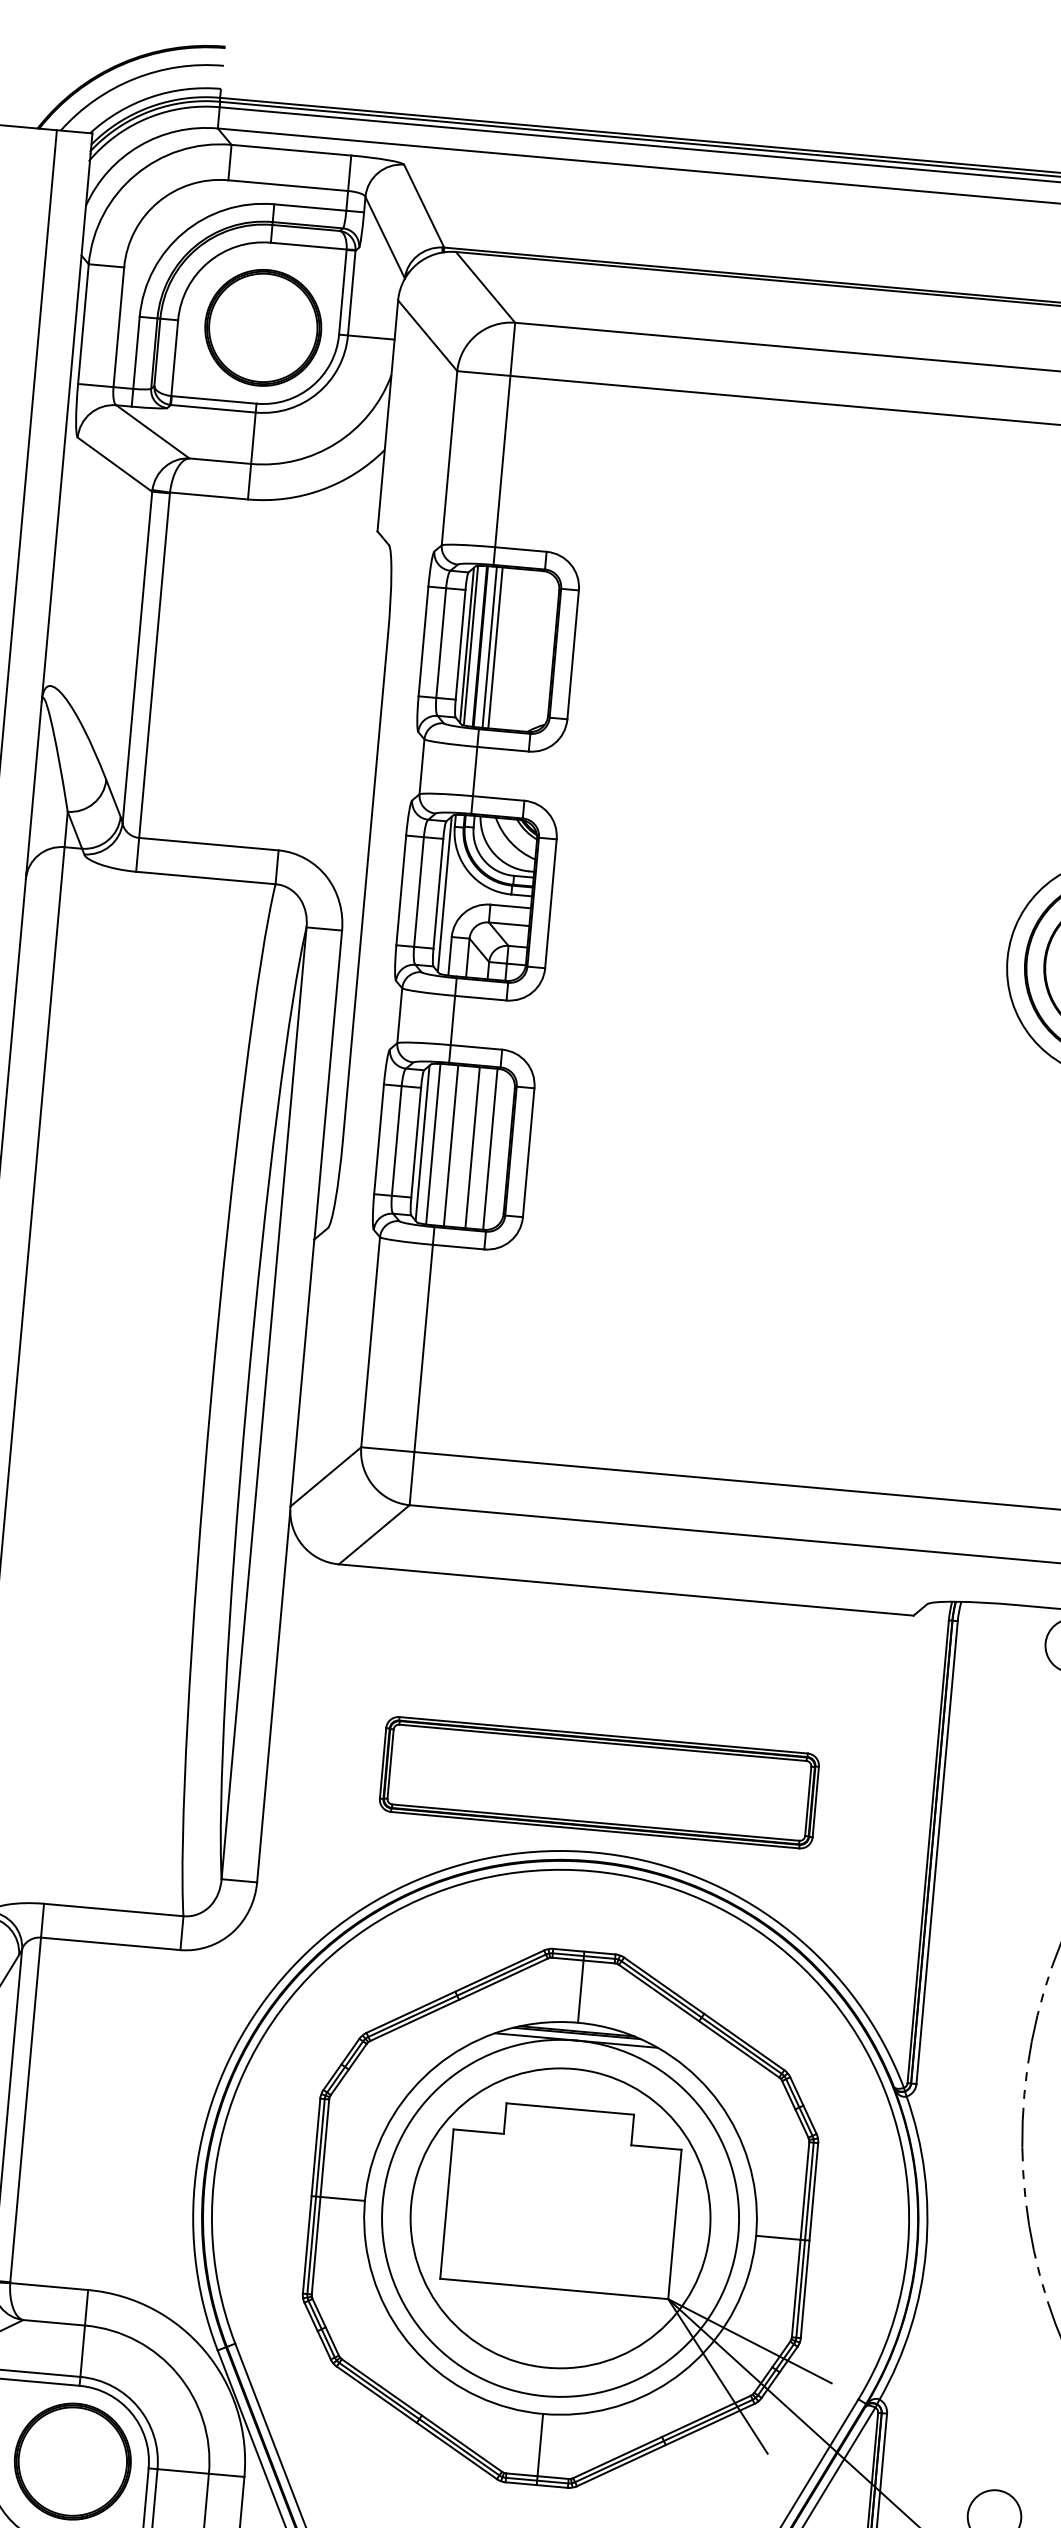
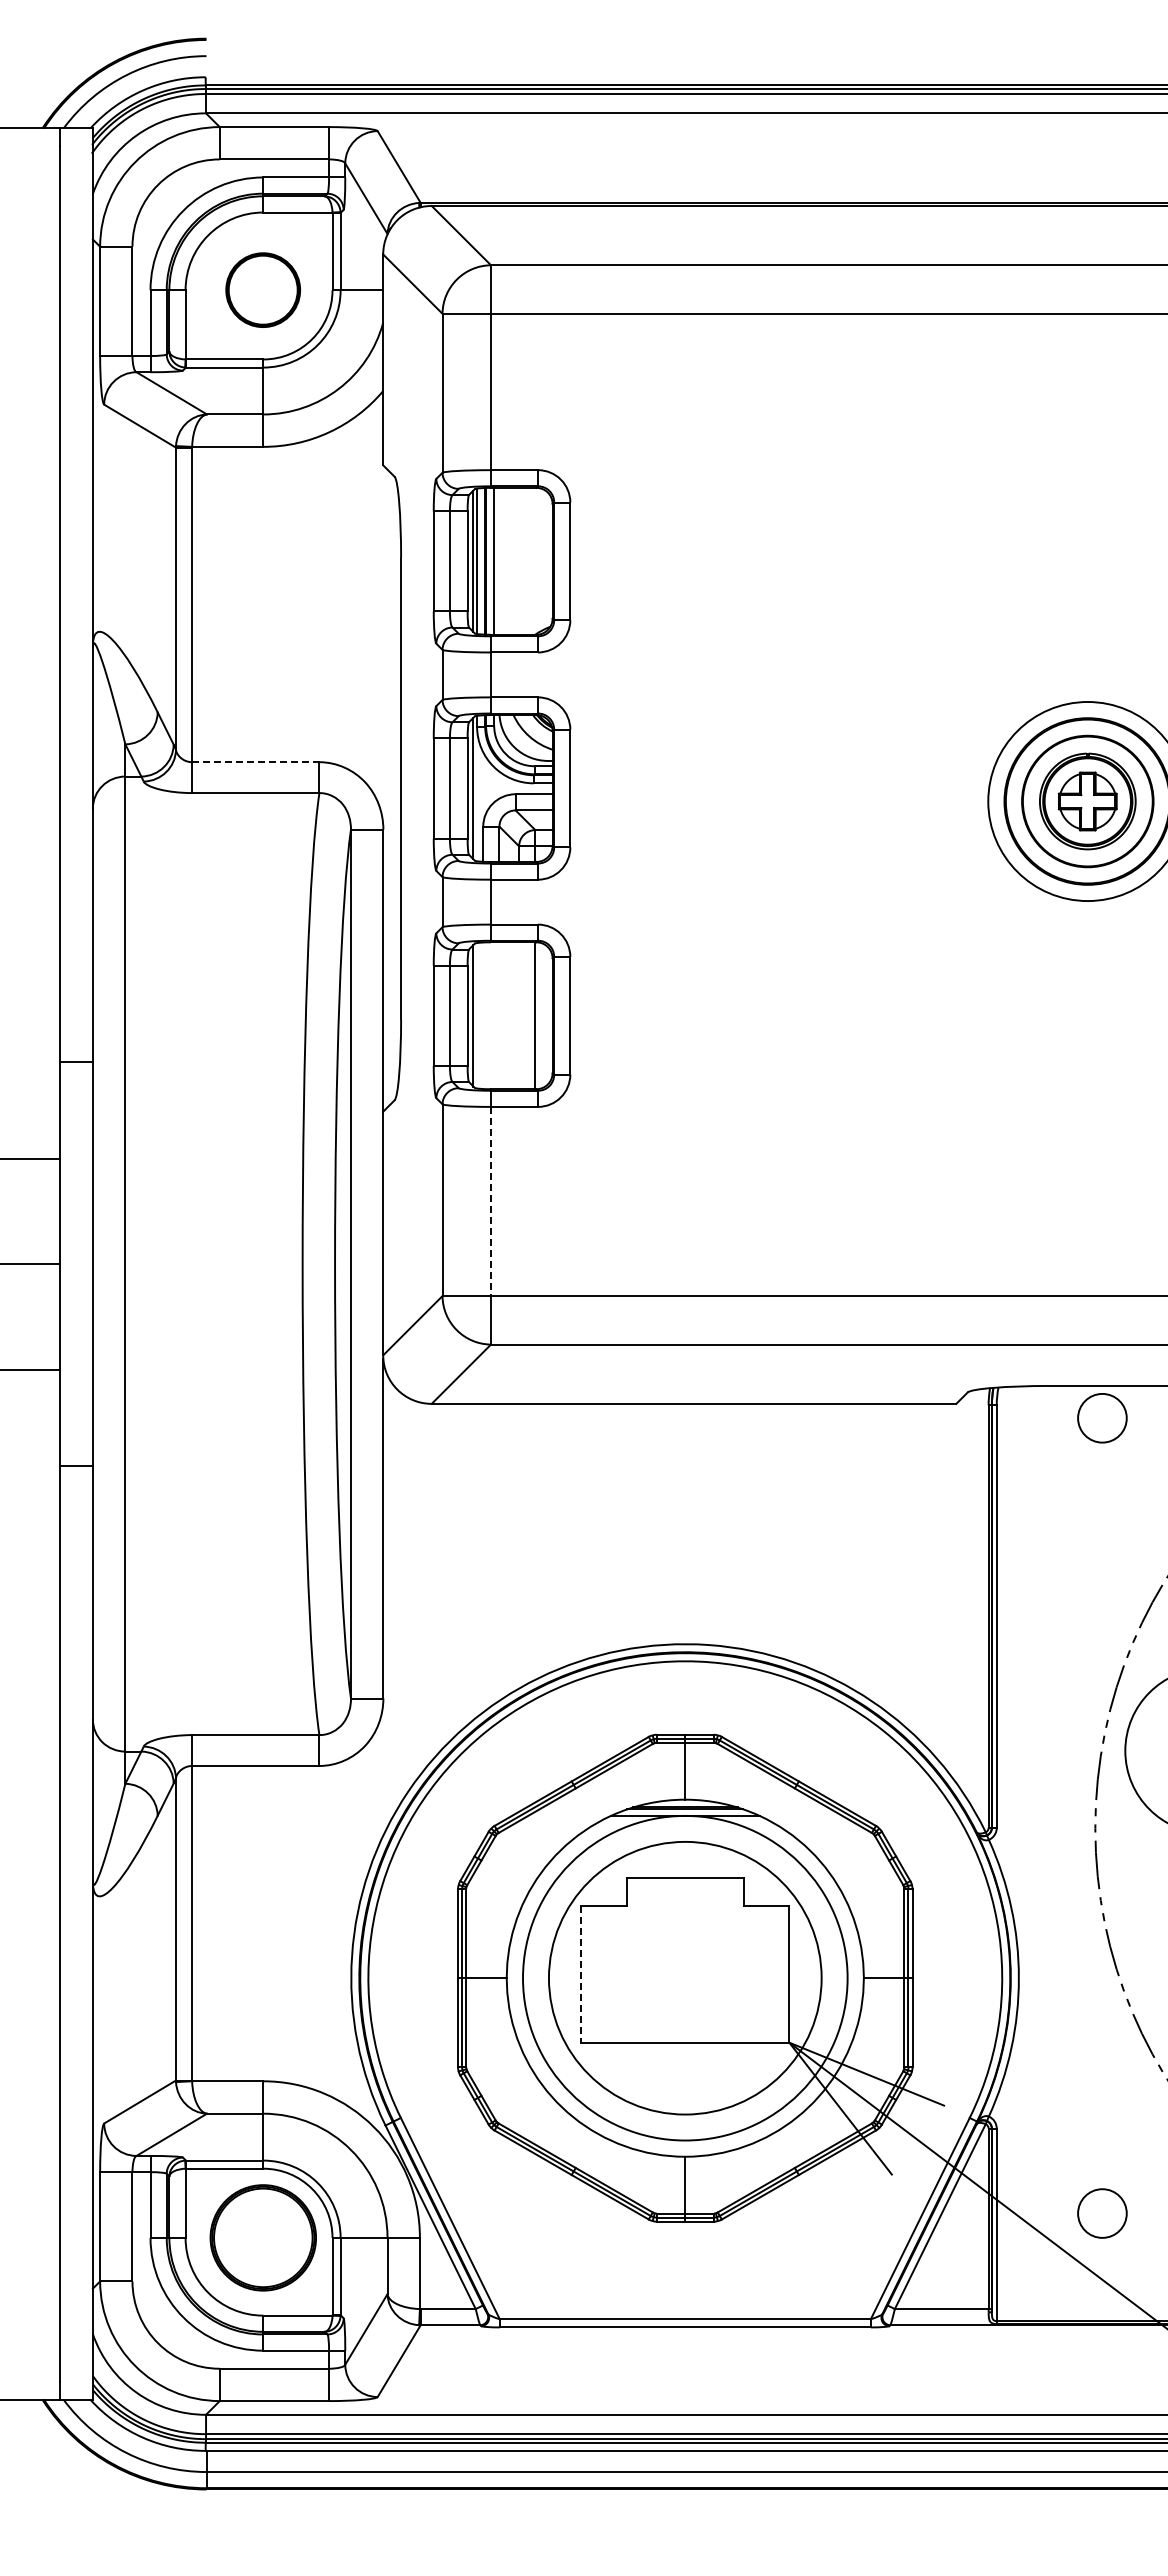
part: (262, 326) -> (262, 289), size x0.7
line: (495, 647) -> (499, 560), removed
line: (208, 844) -> (255, 762), solid -> dashed
line: (433, 1143) -> (483, 1015), removed
line: (451, 1145) -> (499, 1015), removed
line: (473, 1147) -> (519, 1015), removed
line: (424, 1348) -> (491, 1201), solid -> dashed
part: (599, 1782) -> (685, 1580), removed
line: (447, 2204) -> (581, 1974), solid -> dashed

